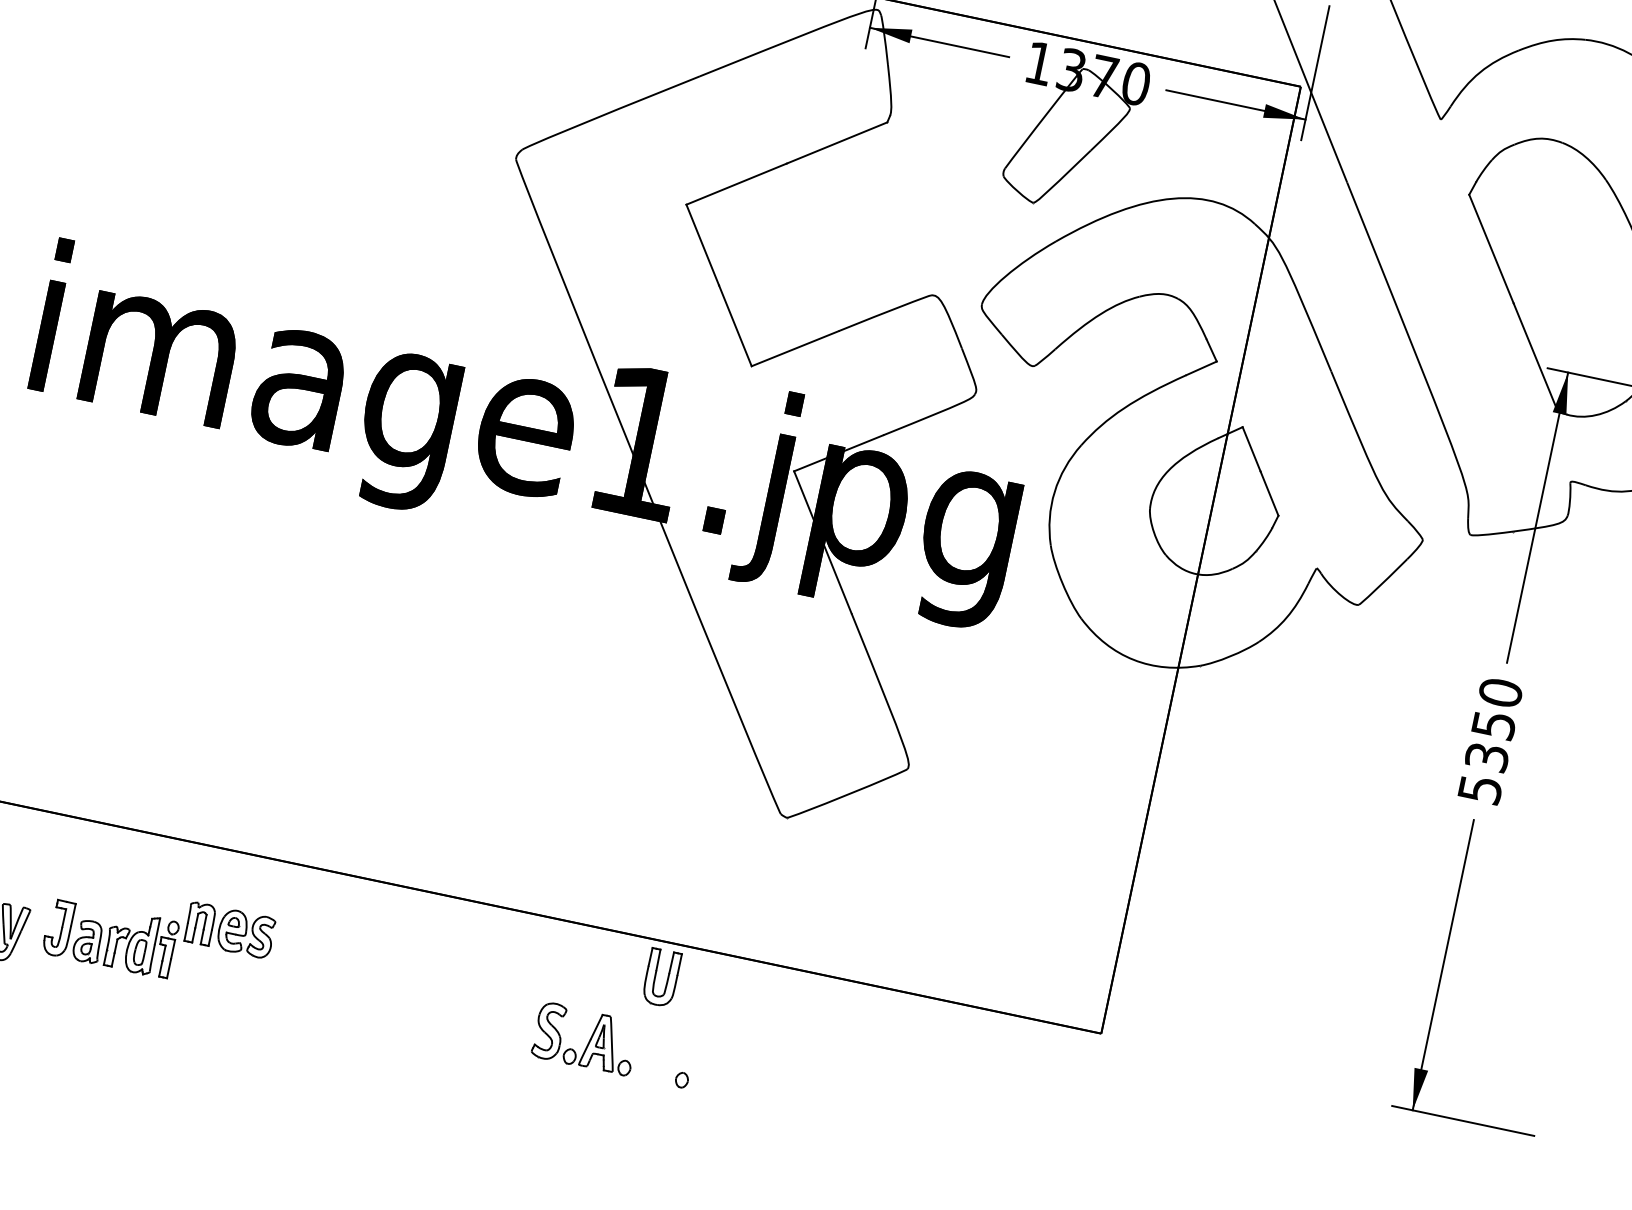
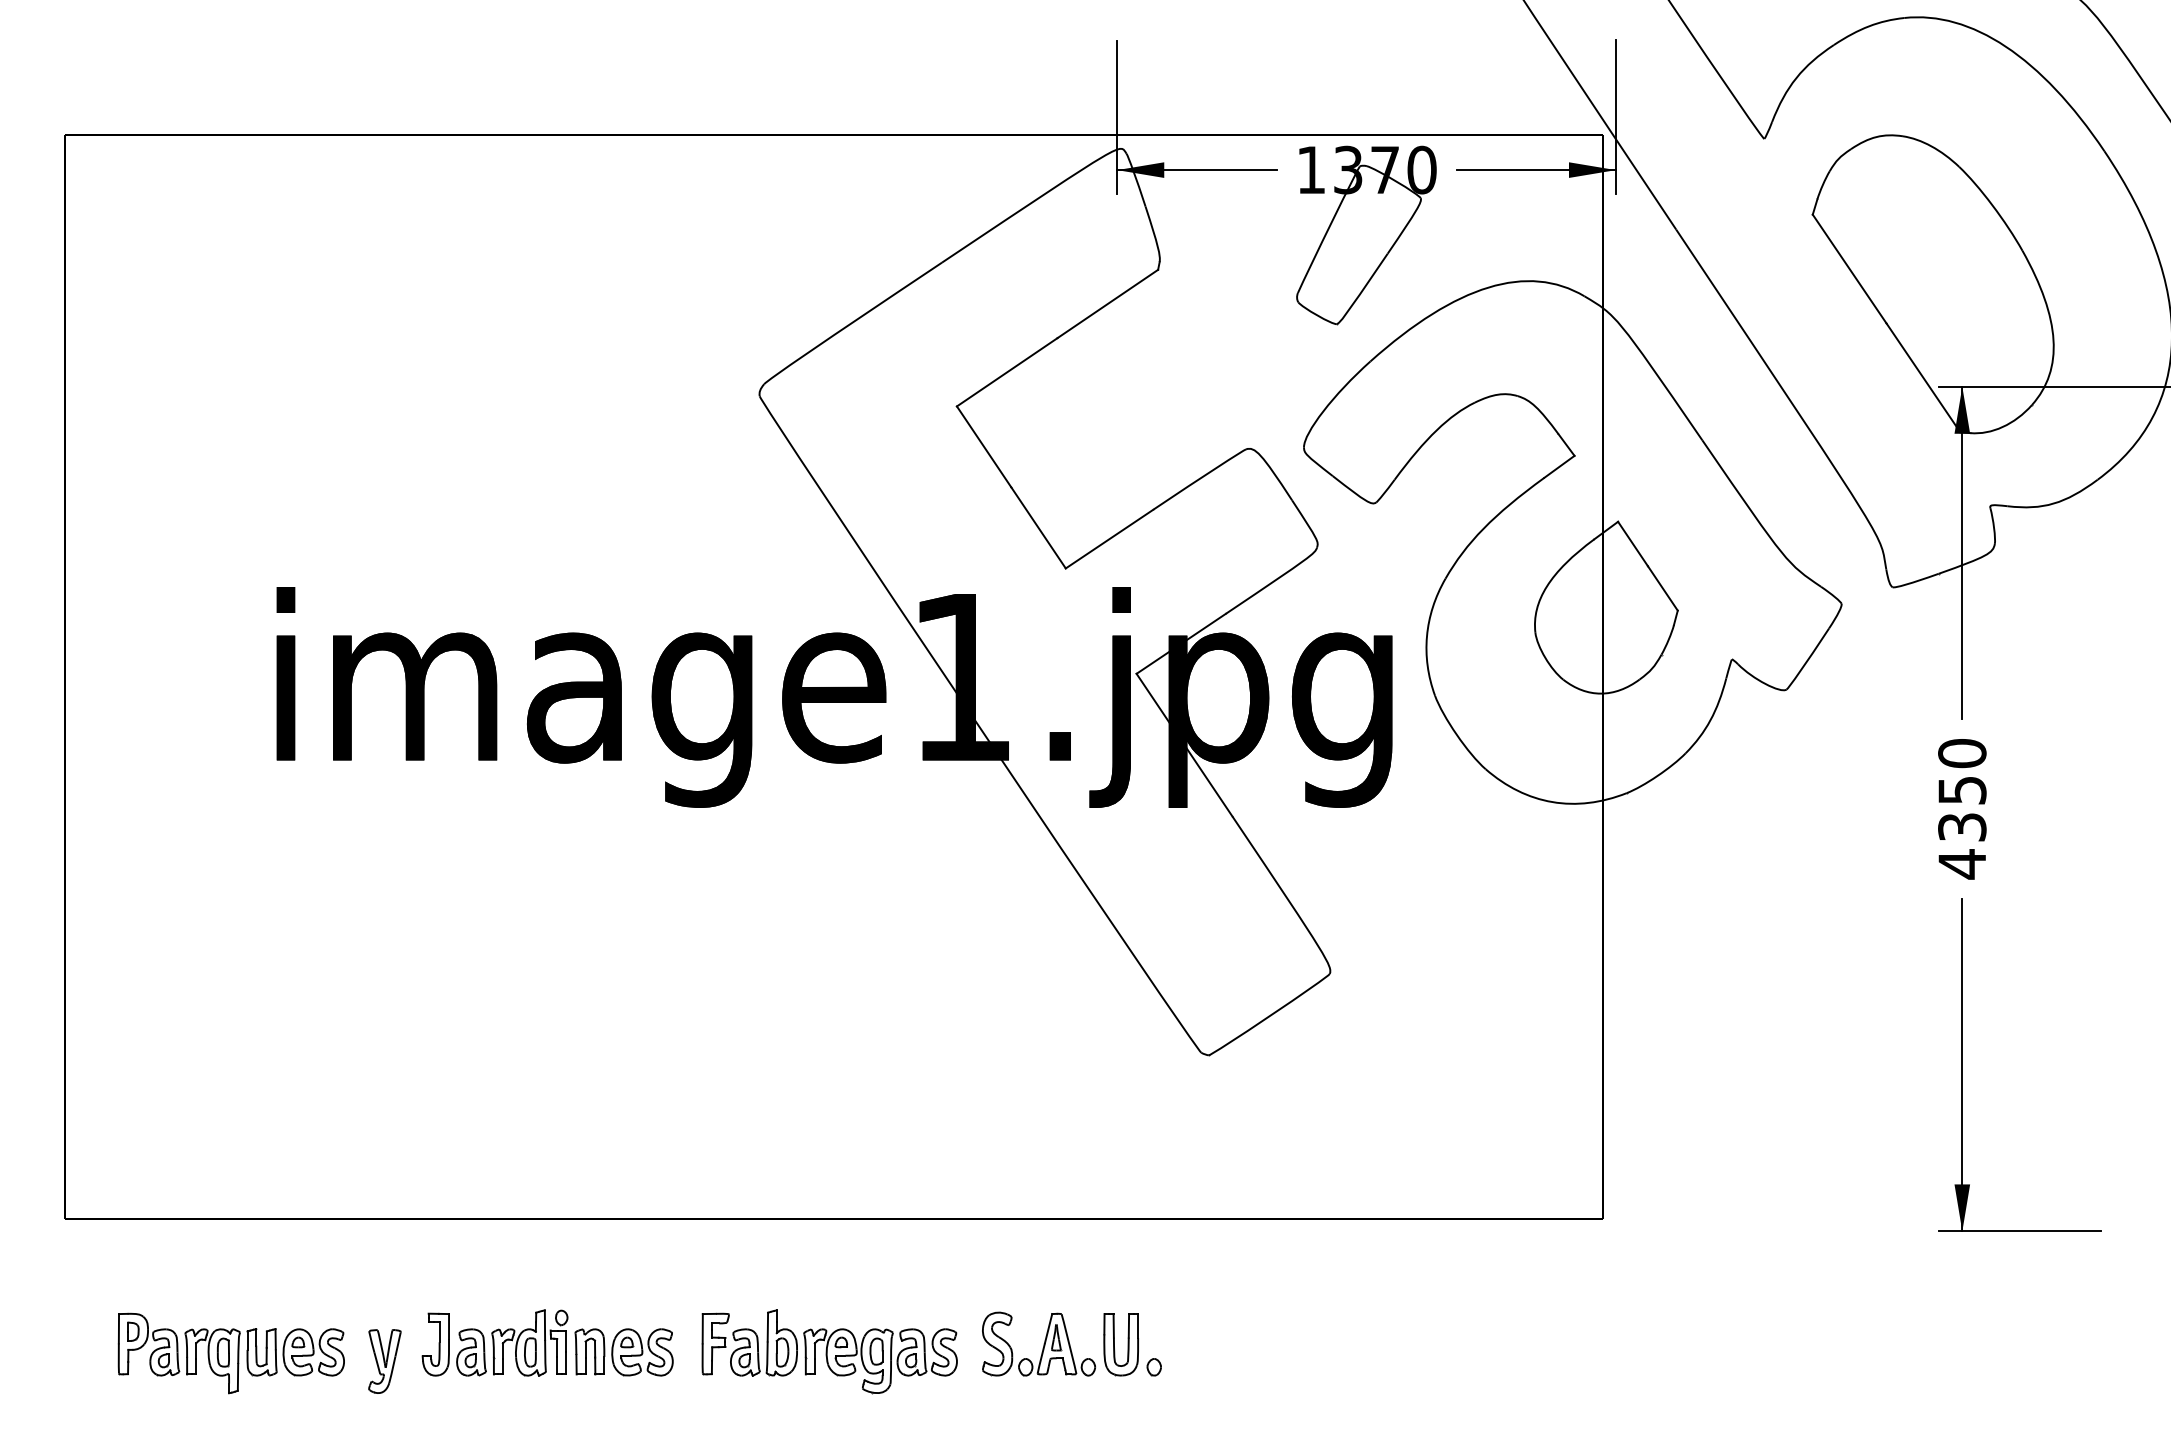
text: (1480, 789) -> (1962, 864), 5350 -> 4350
part: (229, 930) -> (623, 1352), moved
part: (660, 977) -> (1120, 1344), moved
part: (401, 1006) -> (829, 1351), added

